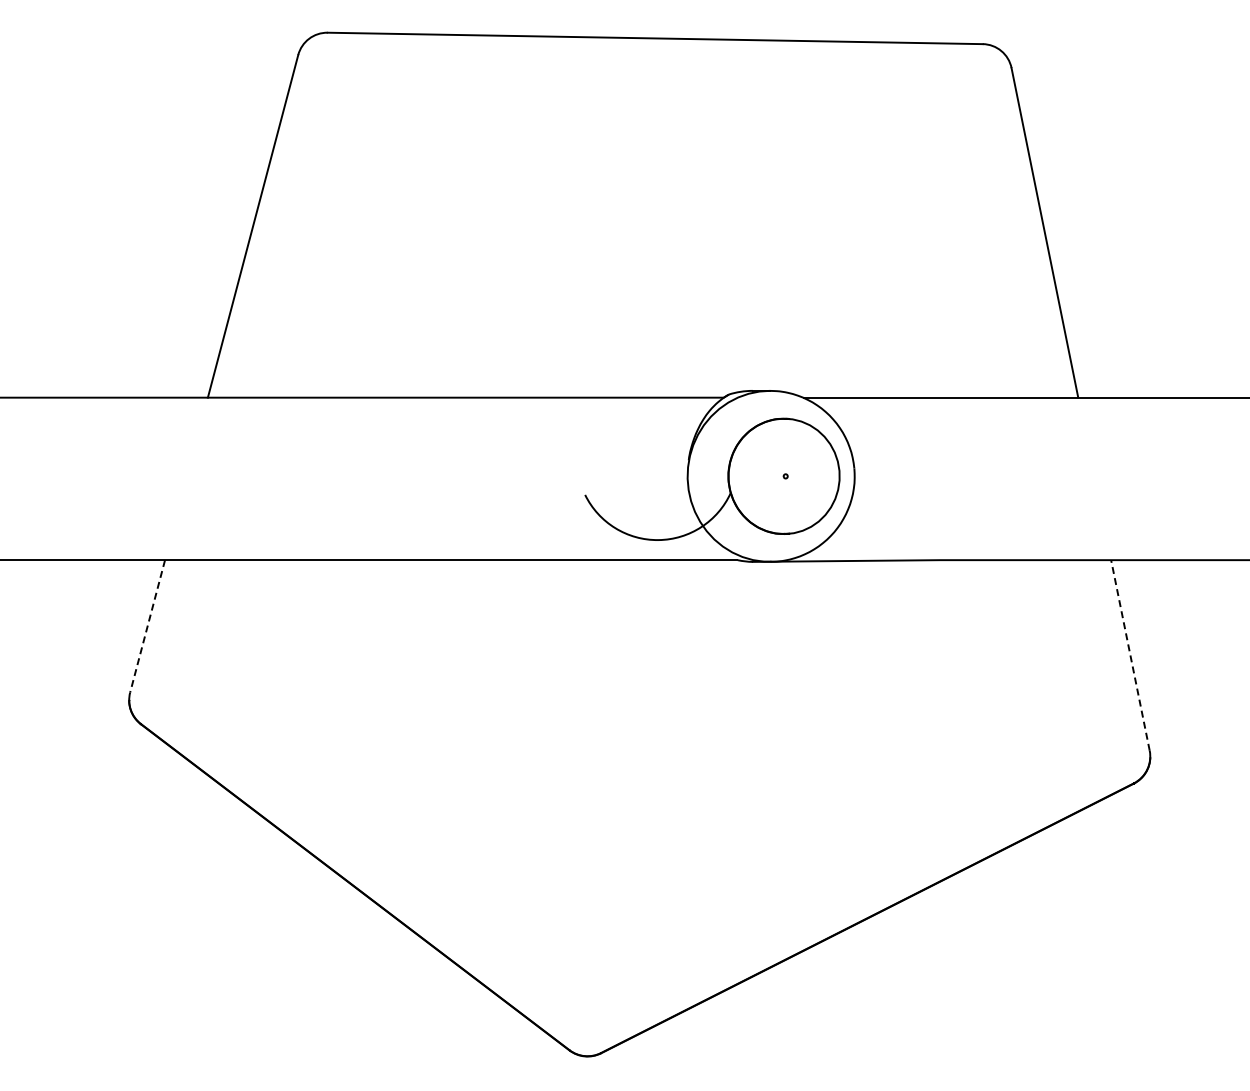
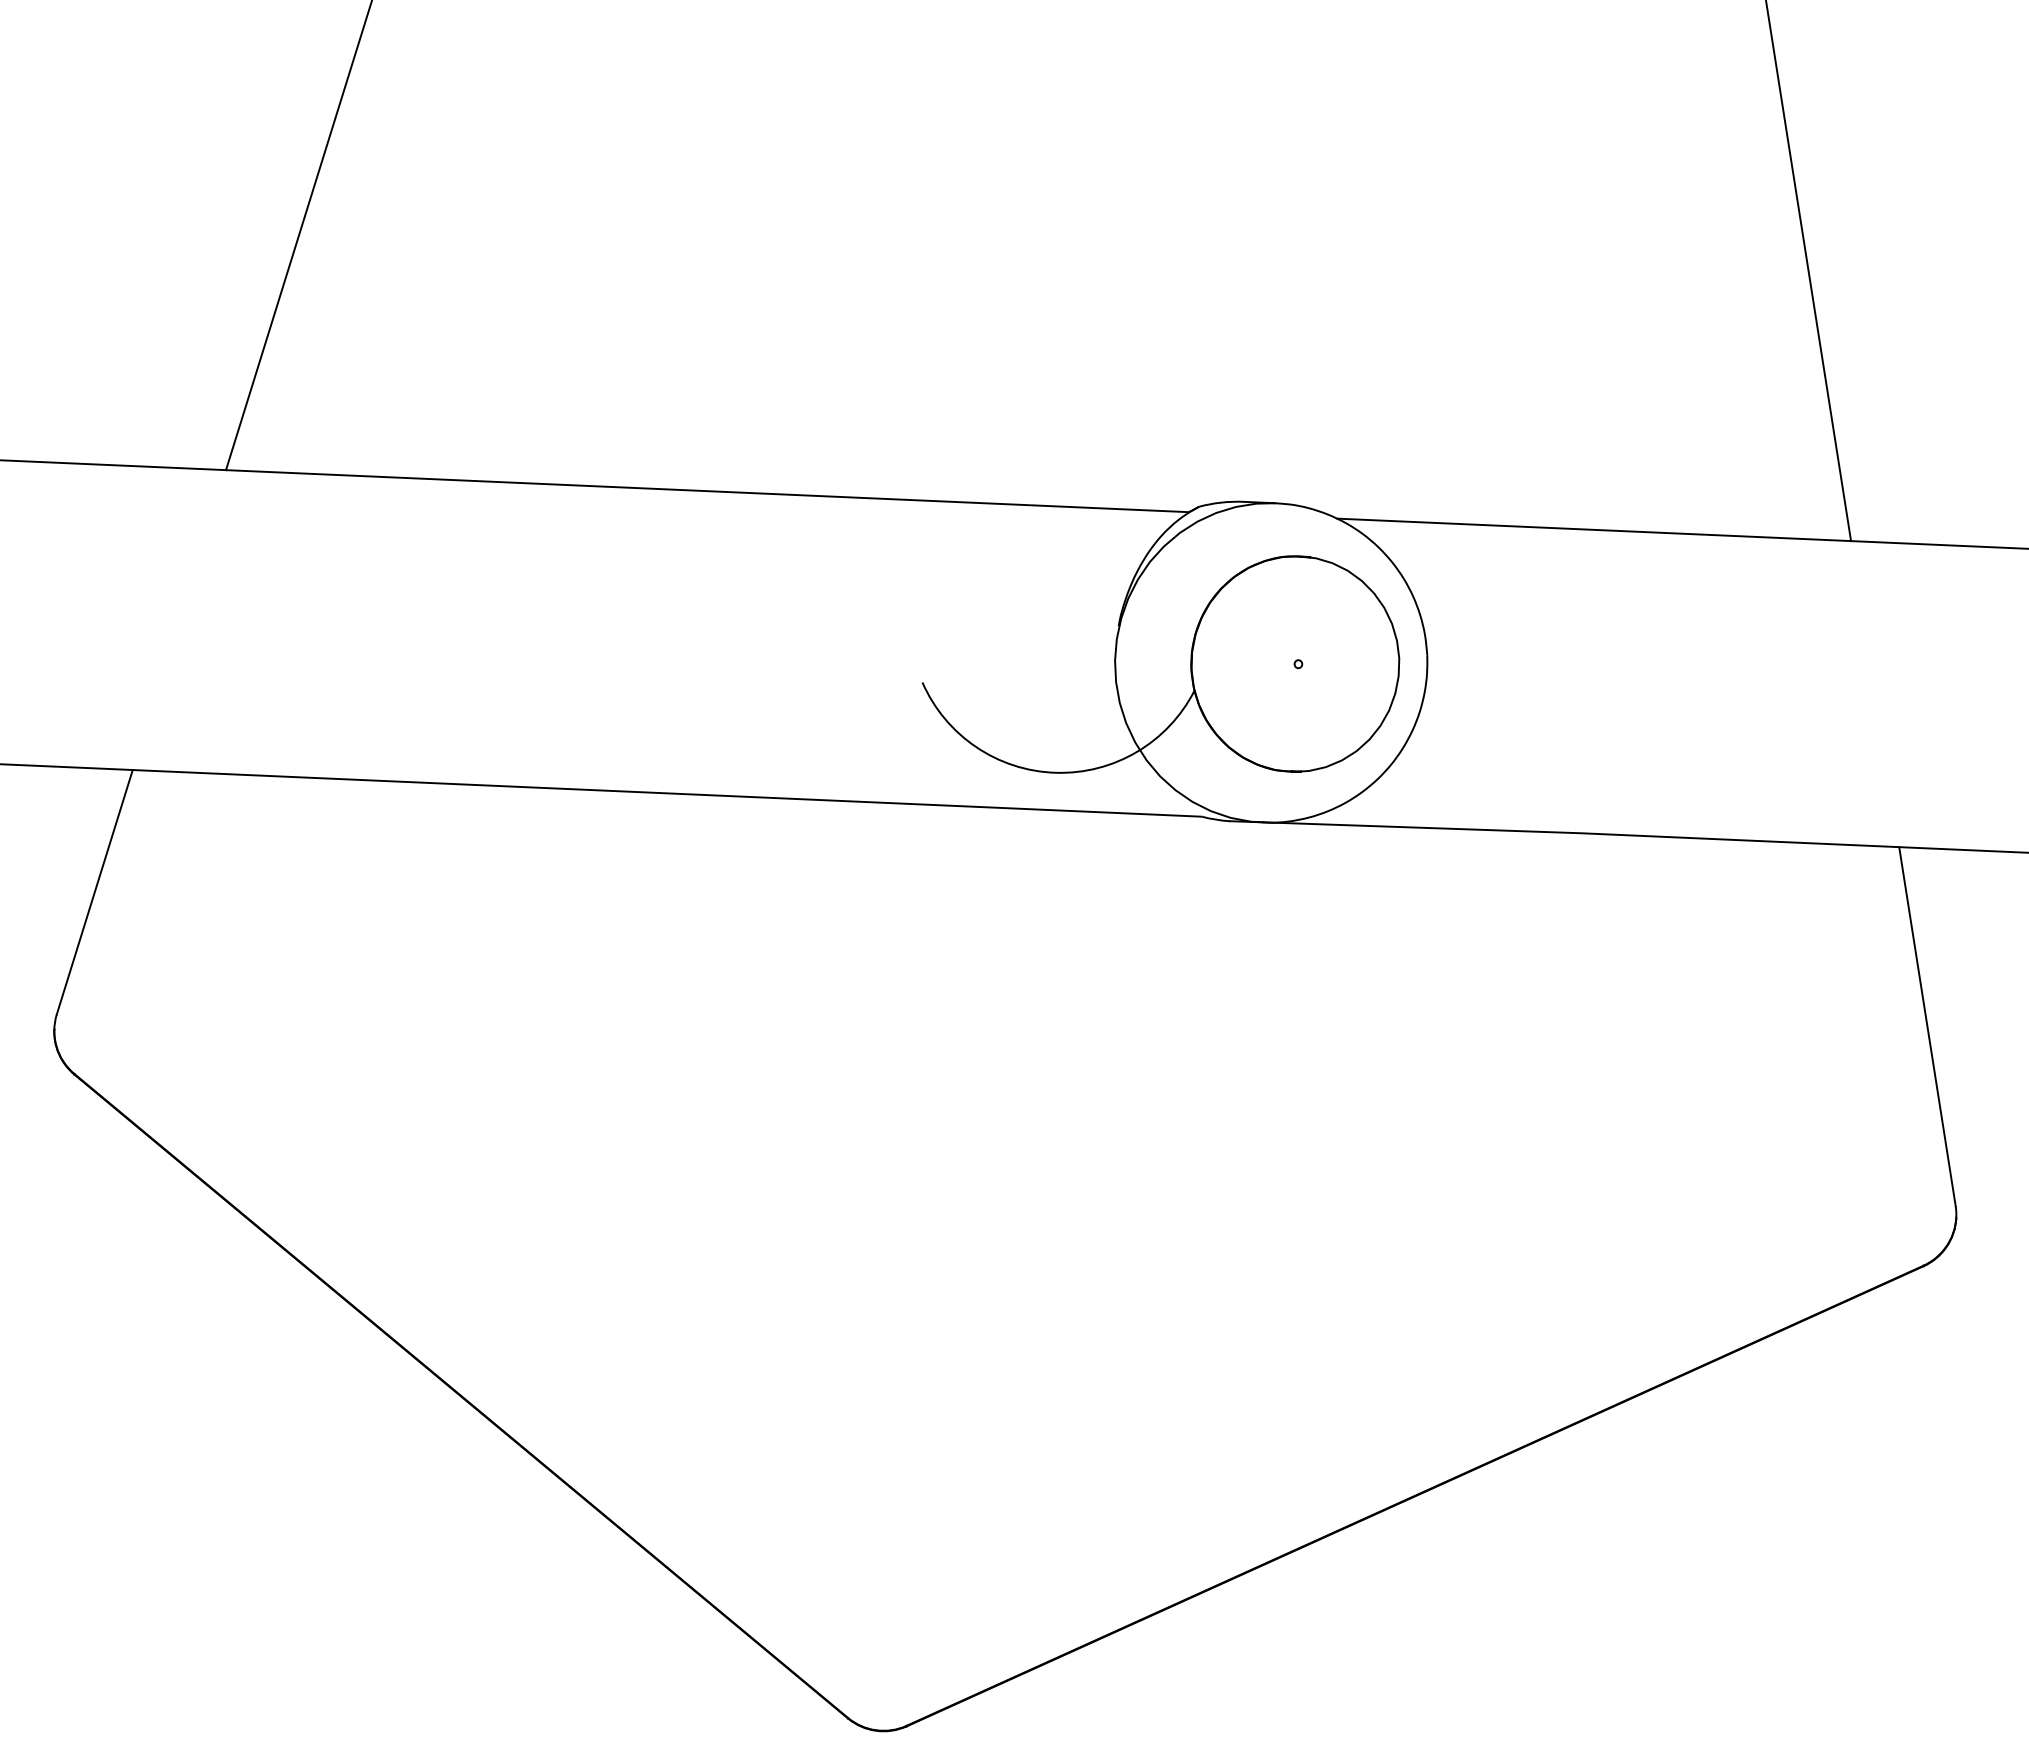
line: (147, 626) -> (94, 892), dashed -> solid
line: (1130, 654) -> (1927, 1024), dashed -> solid

